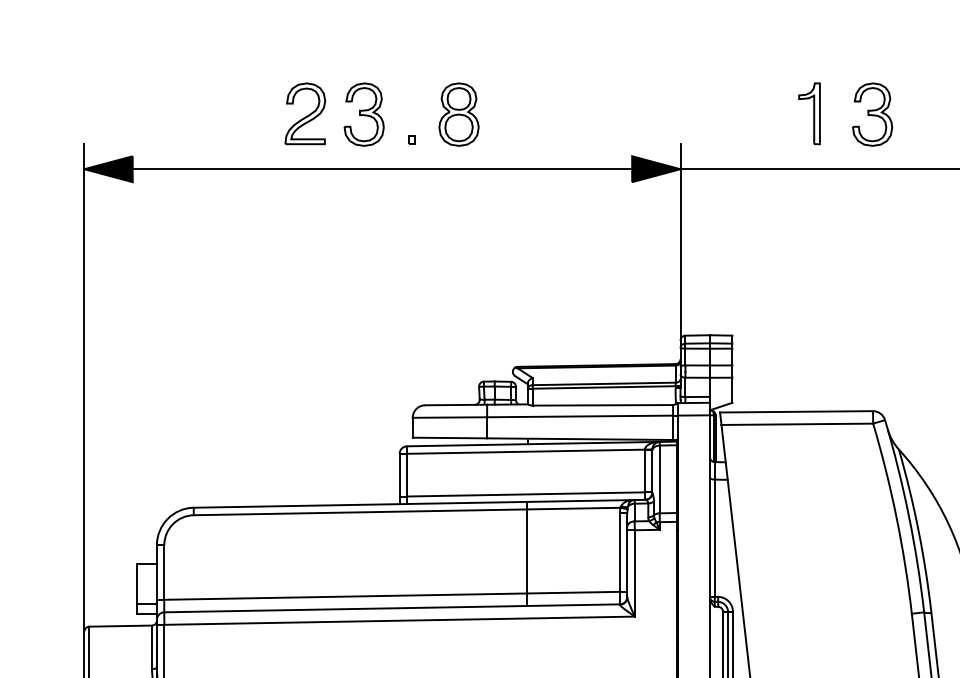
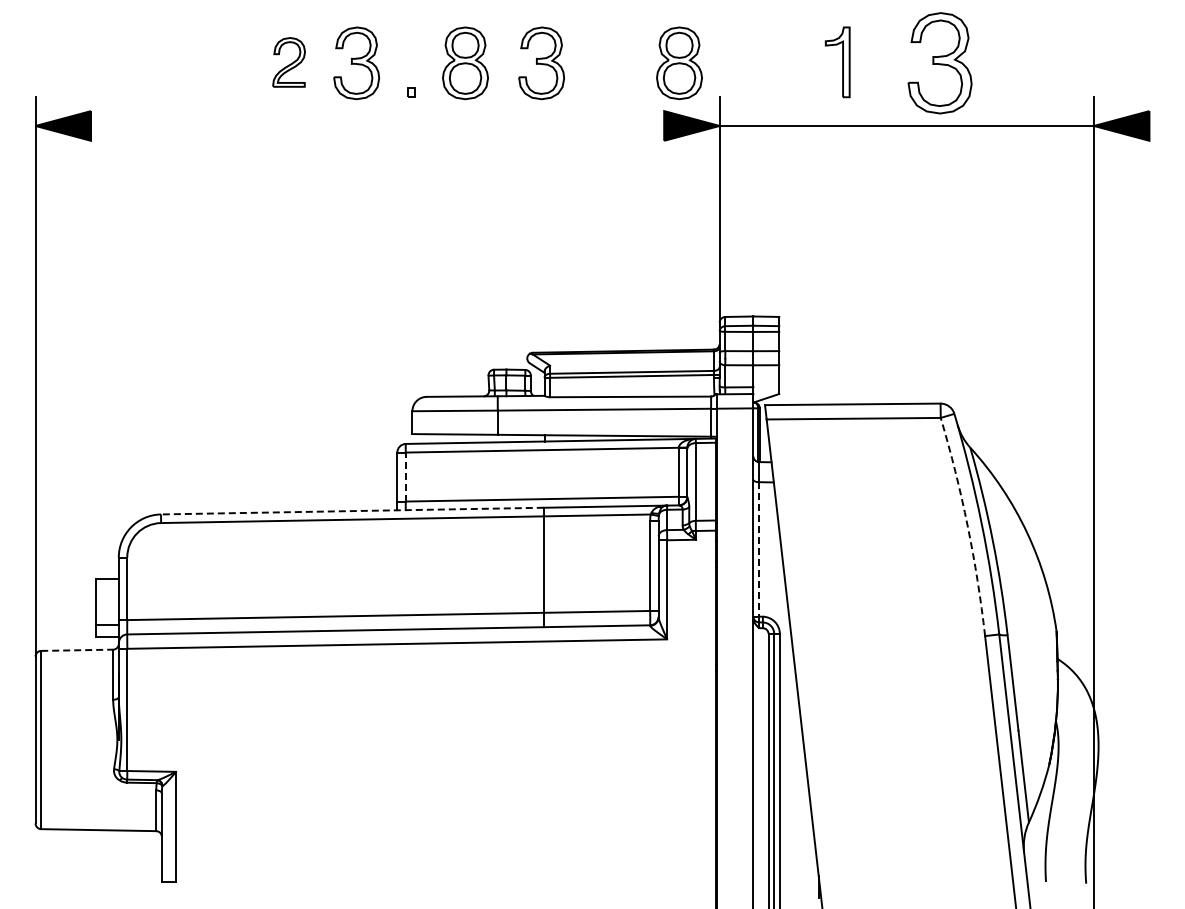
part: (304, 113) -> (288, 62), size x0.7
part: (809, 113) -> (837, 62), moved
part: (525, 114) -> (541, 63), added
part: (645, 114) -> (679, 63), added
part: (872, 114) -> (939, 63), size x1.4
line: (382, 168) -> (377, 125), removed
line: (406, 474) -> (405, 476), solid -> dashed
line: (359, 505) -> (351, 511), solid -> dashed
arc: (896, 518) -> (967, 526), solid -> dashed
line: (715, 538) -> (759, 549), solid -> dashed
line: (120, 626) -> (77, 650), solid -> dashed

